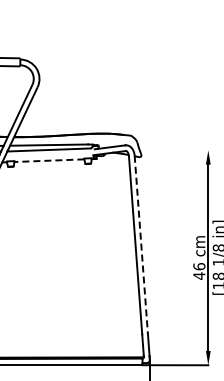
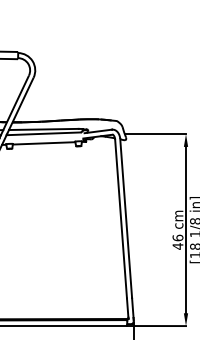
line: (174, 150) -> (155, 134), added
line: (49, 160) -> (44, 143), dashed -> solid
line: (141, 245) -> (126, 219), dashed -> solid

